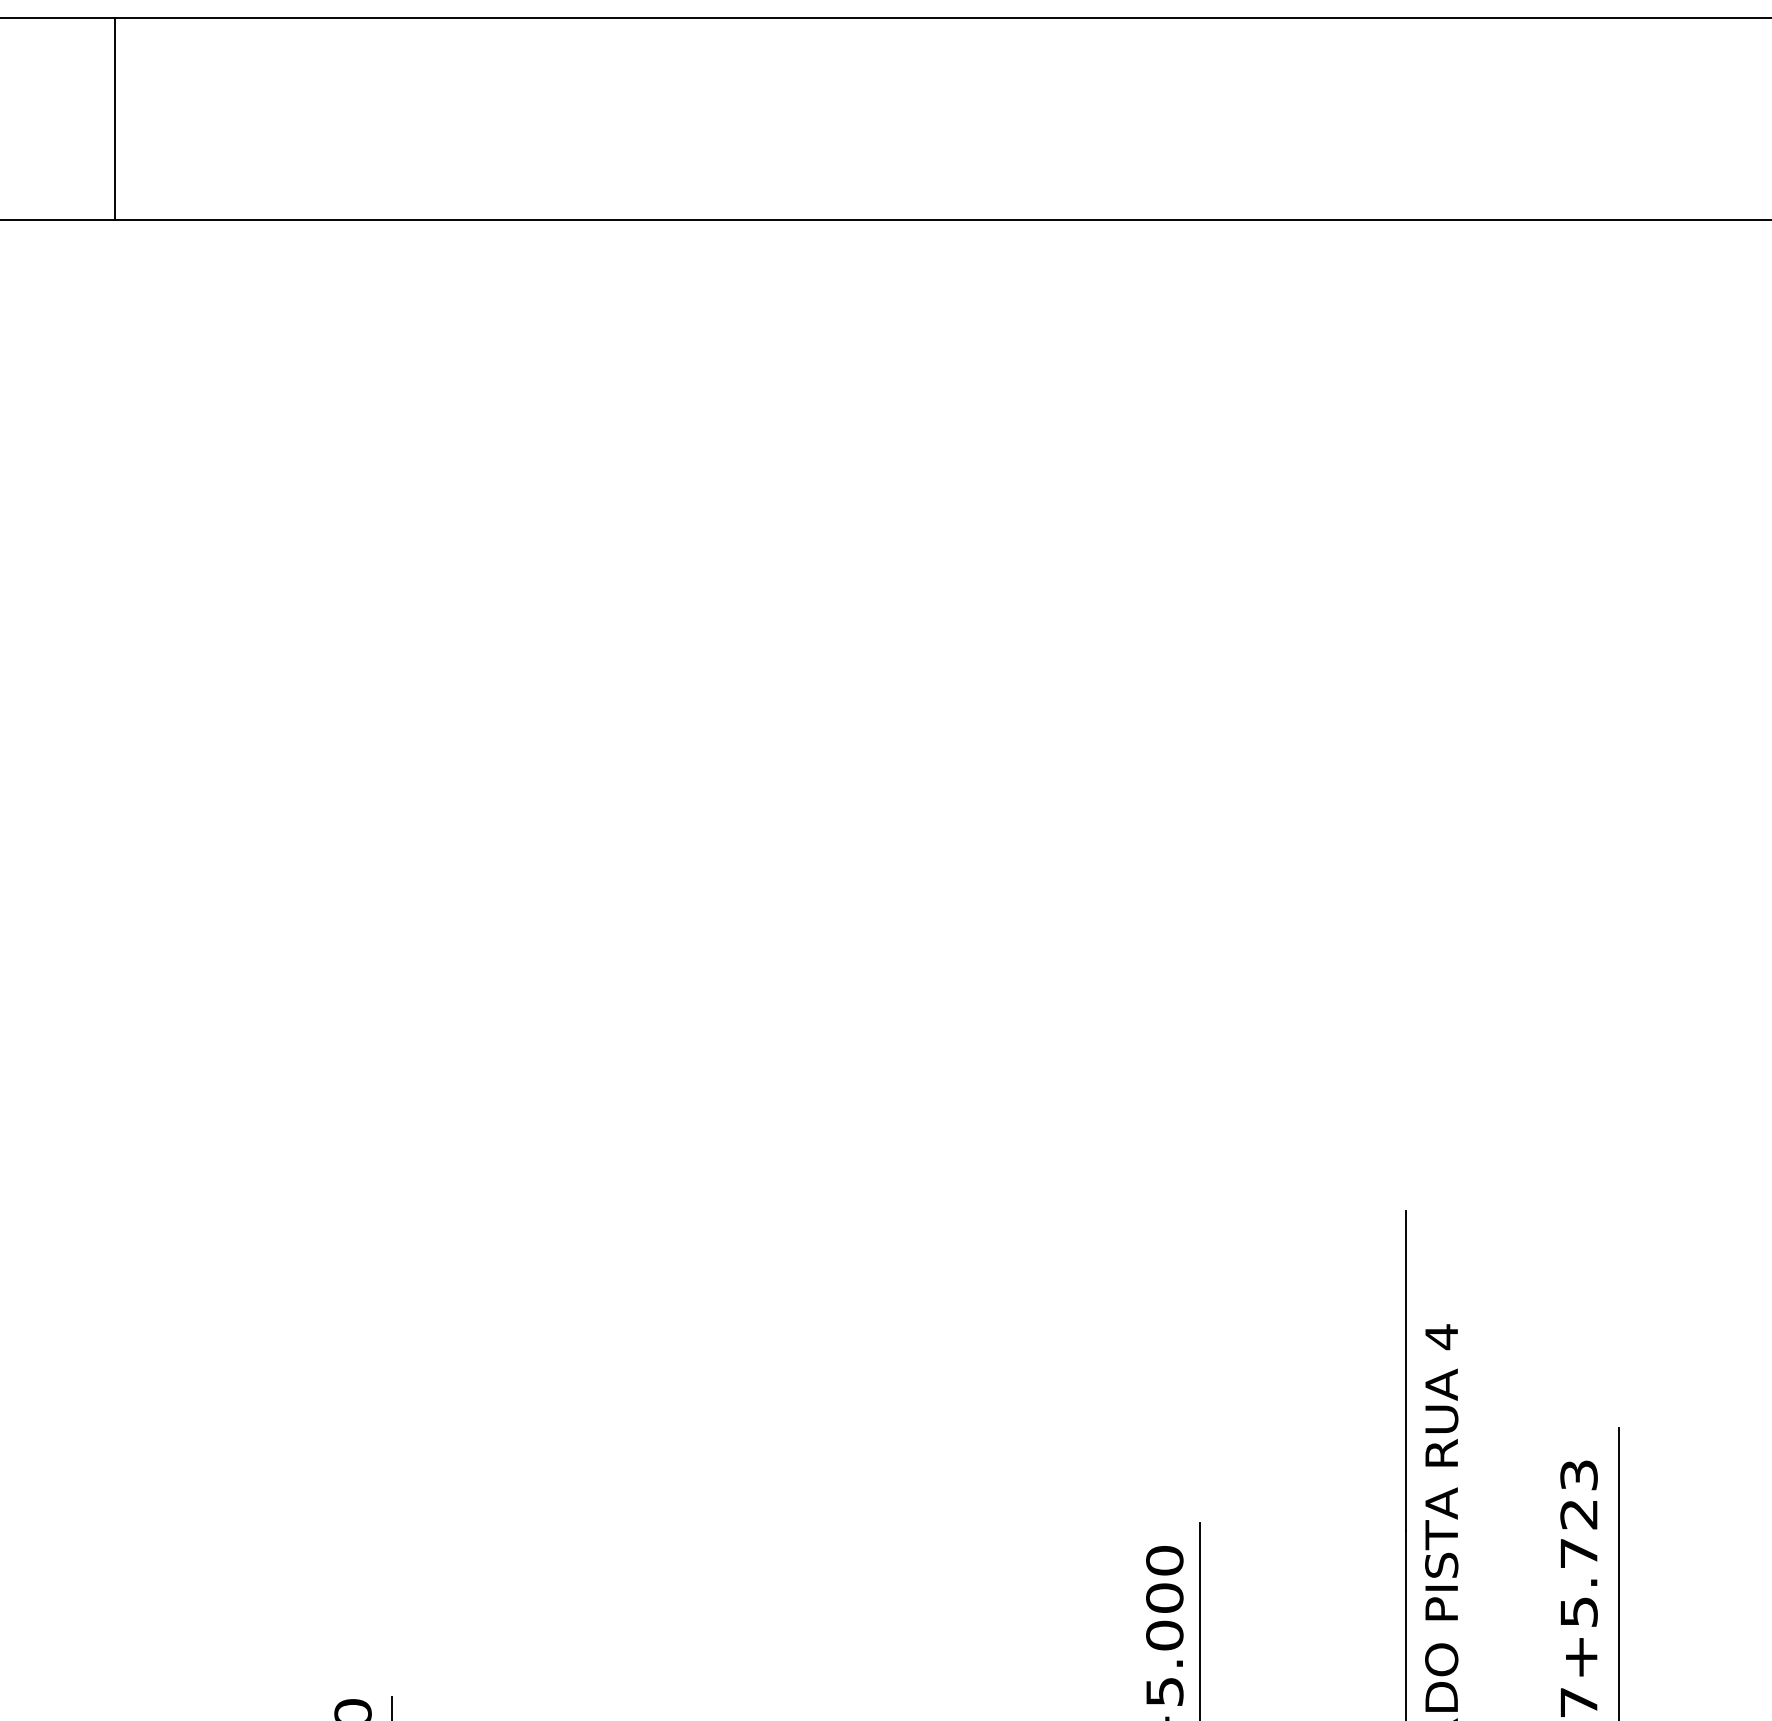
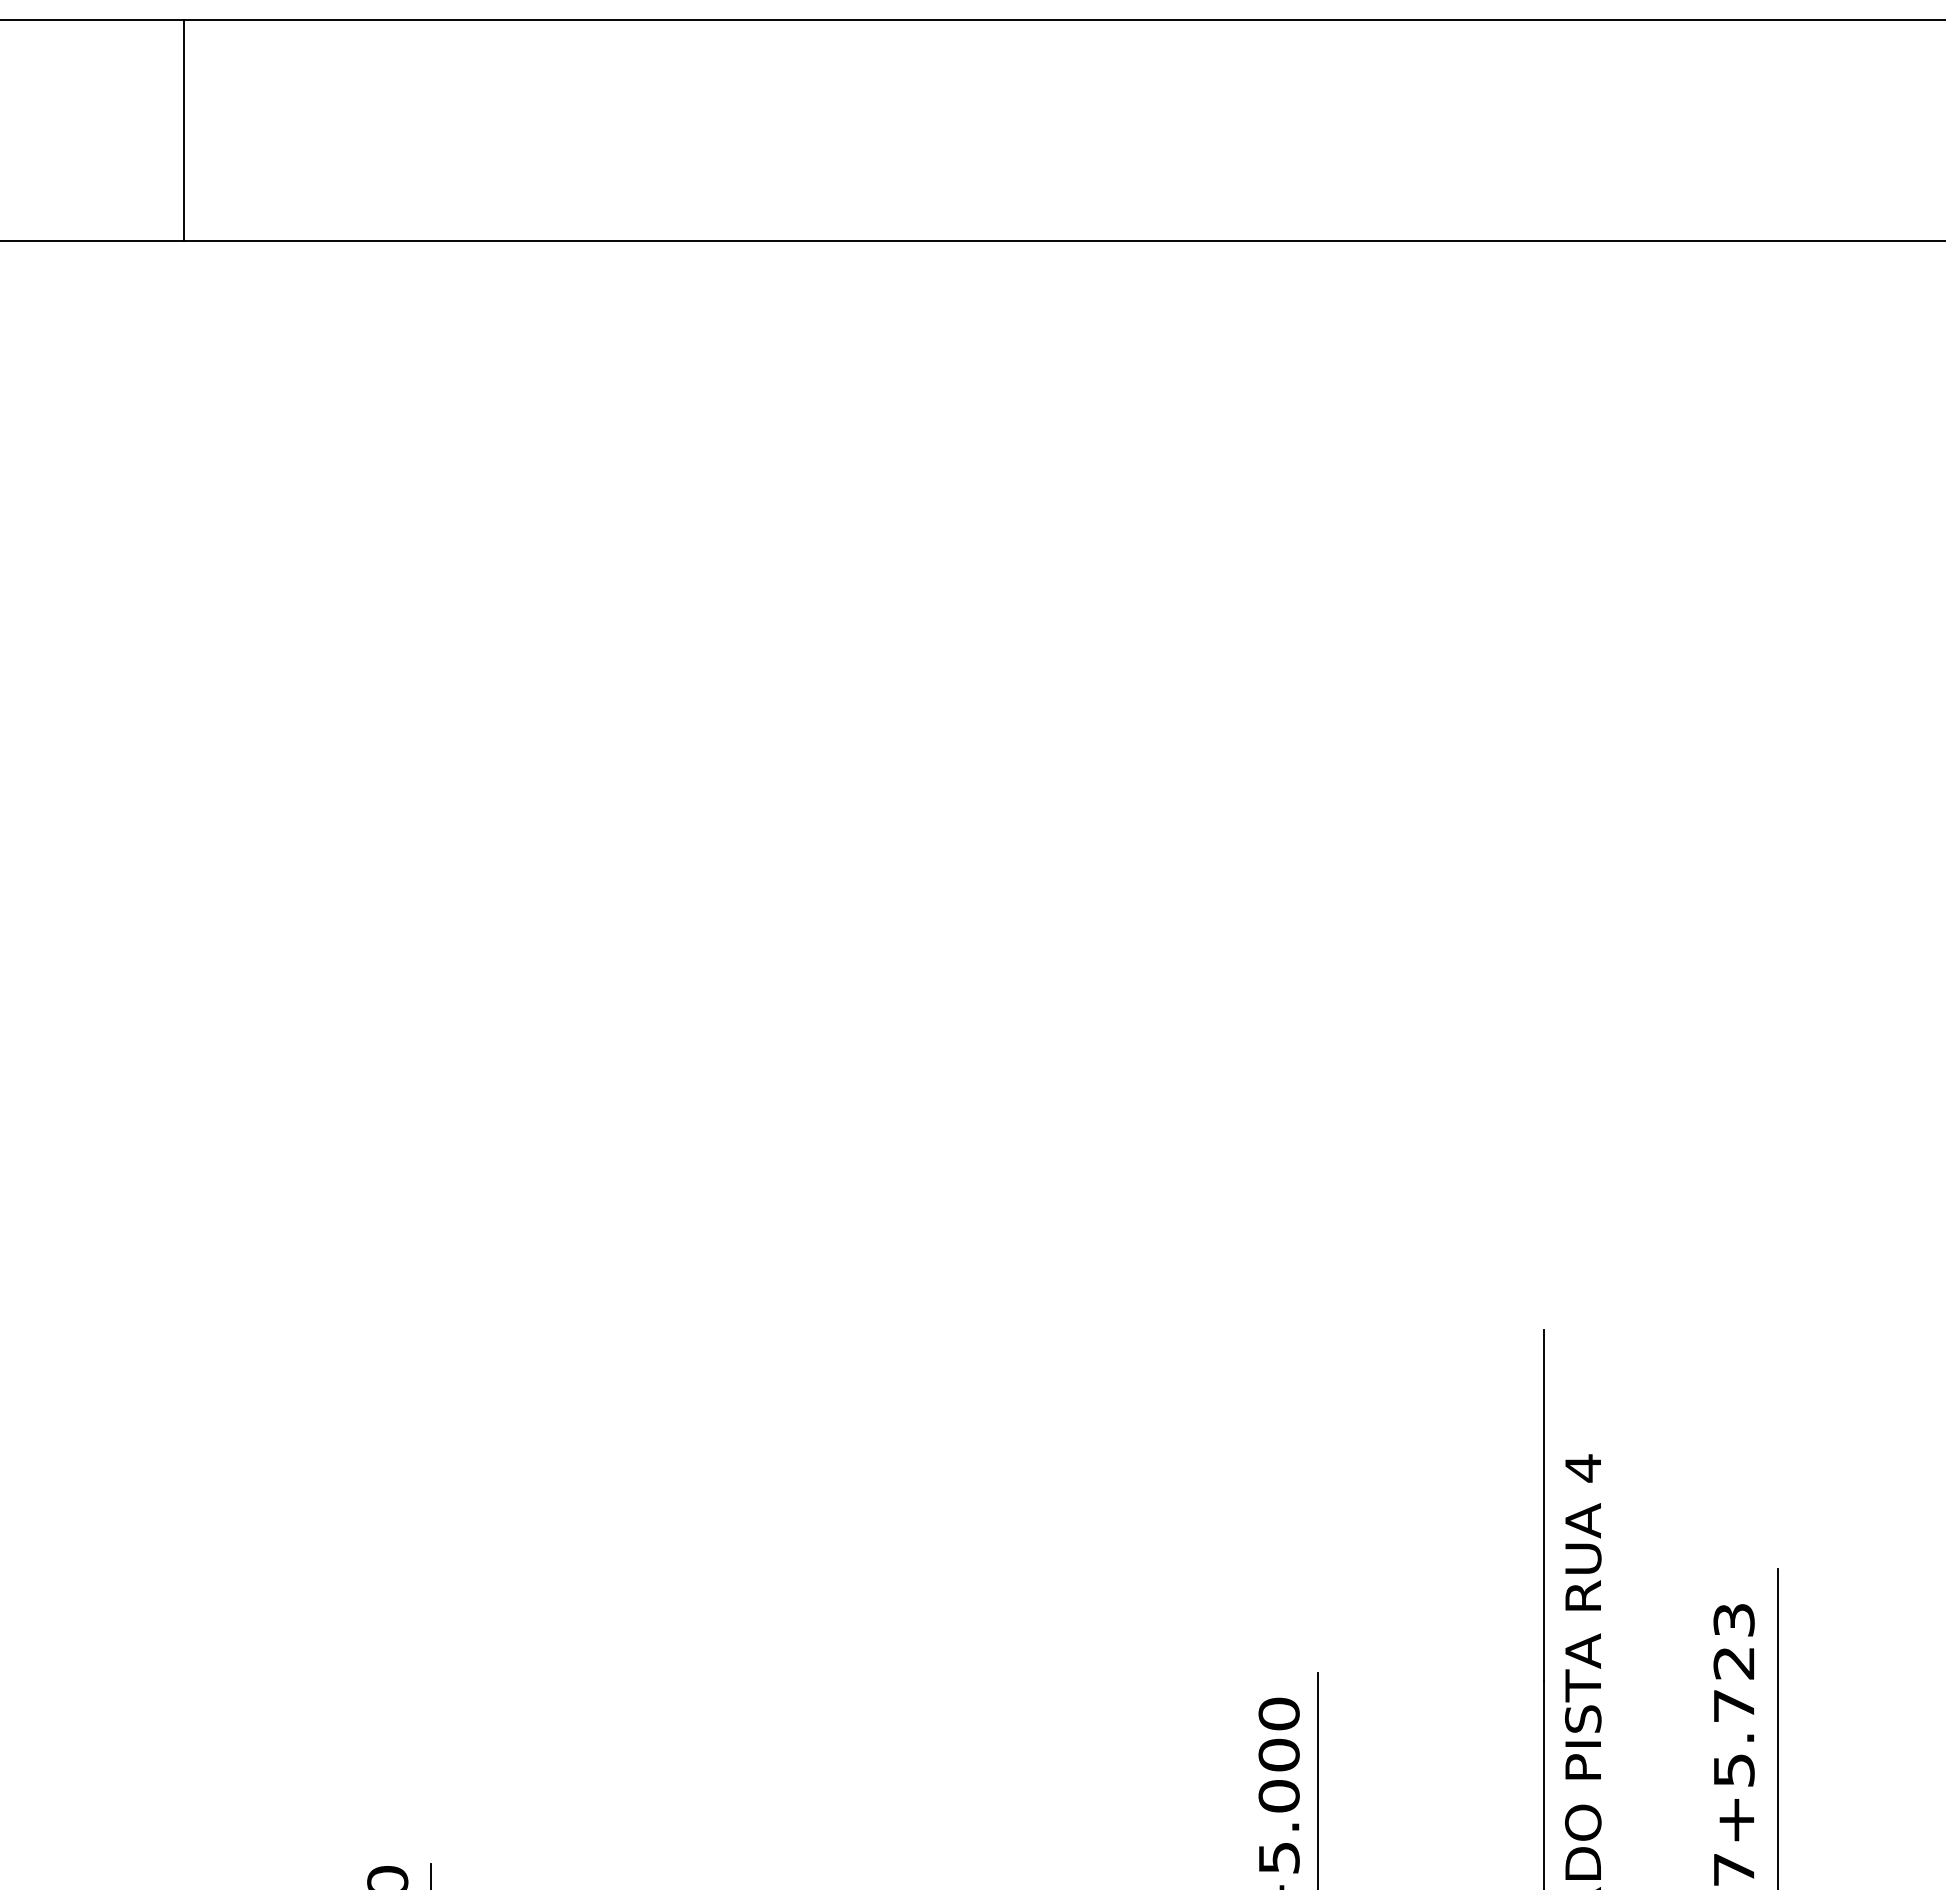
line: (115, 118) -> (183, 130), moved

